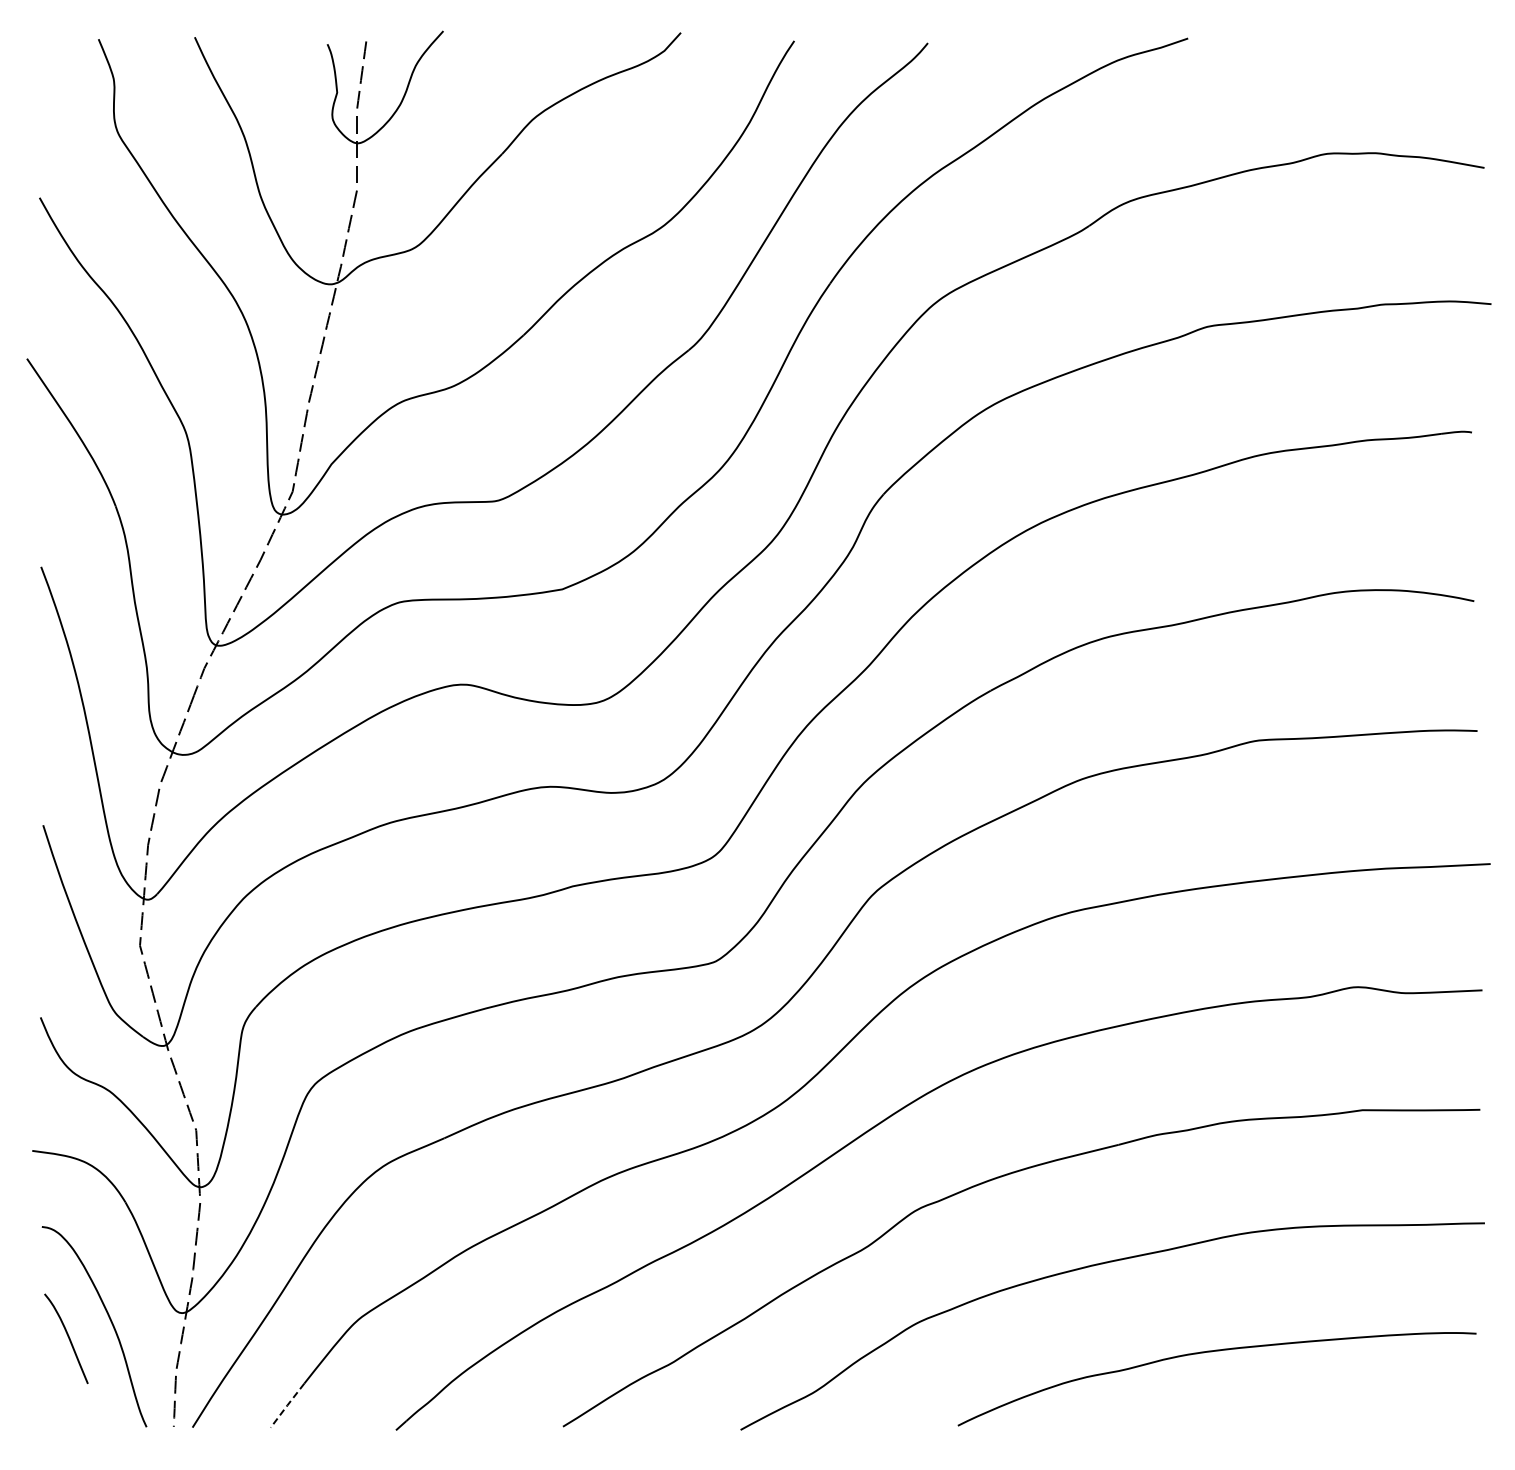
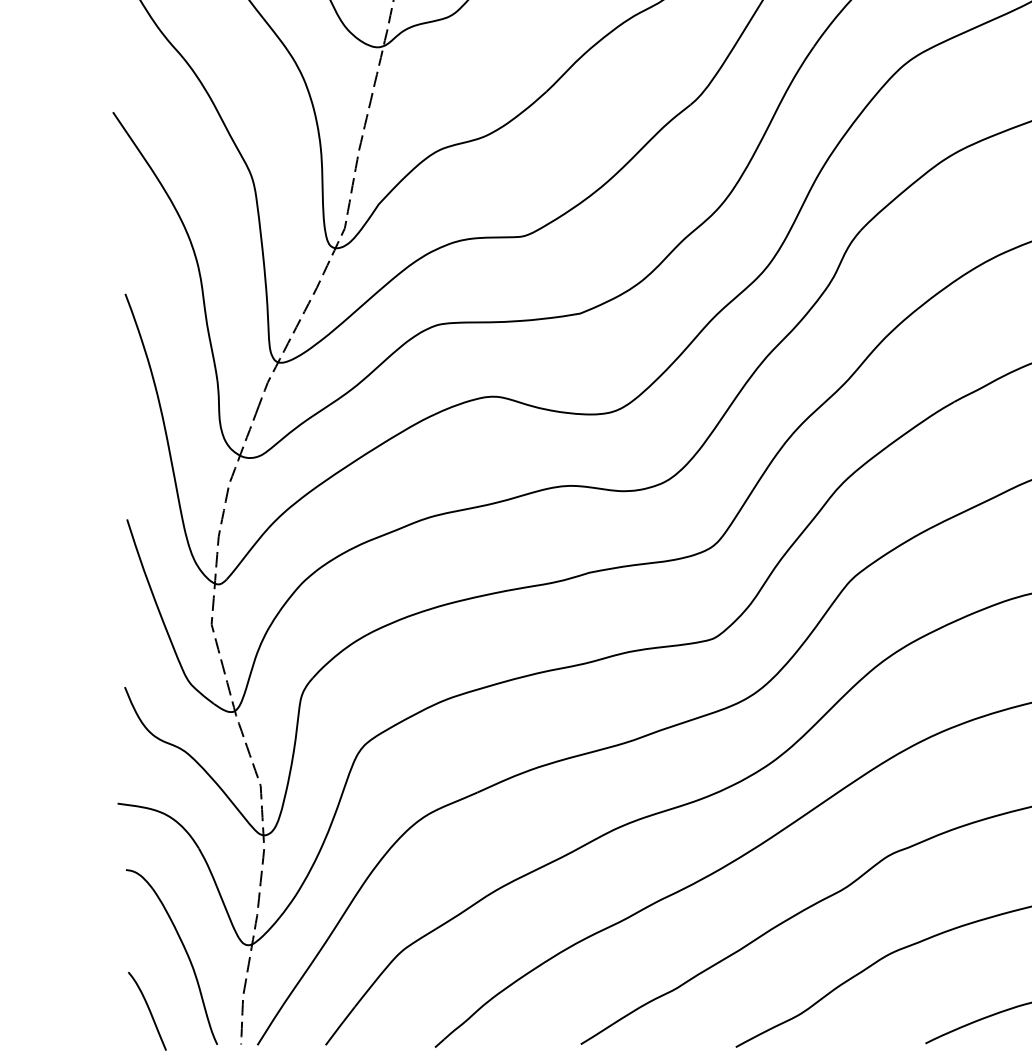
curve: (68, 1338) -> (149, 1011), moved
line: (287, 1405) -> (340, 1025), dashed -> solid

